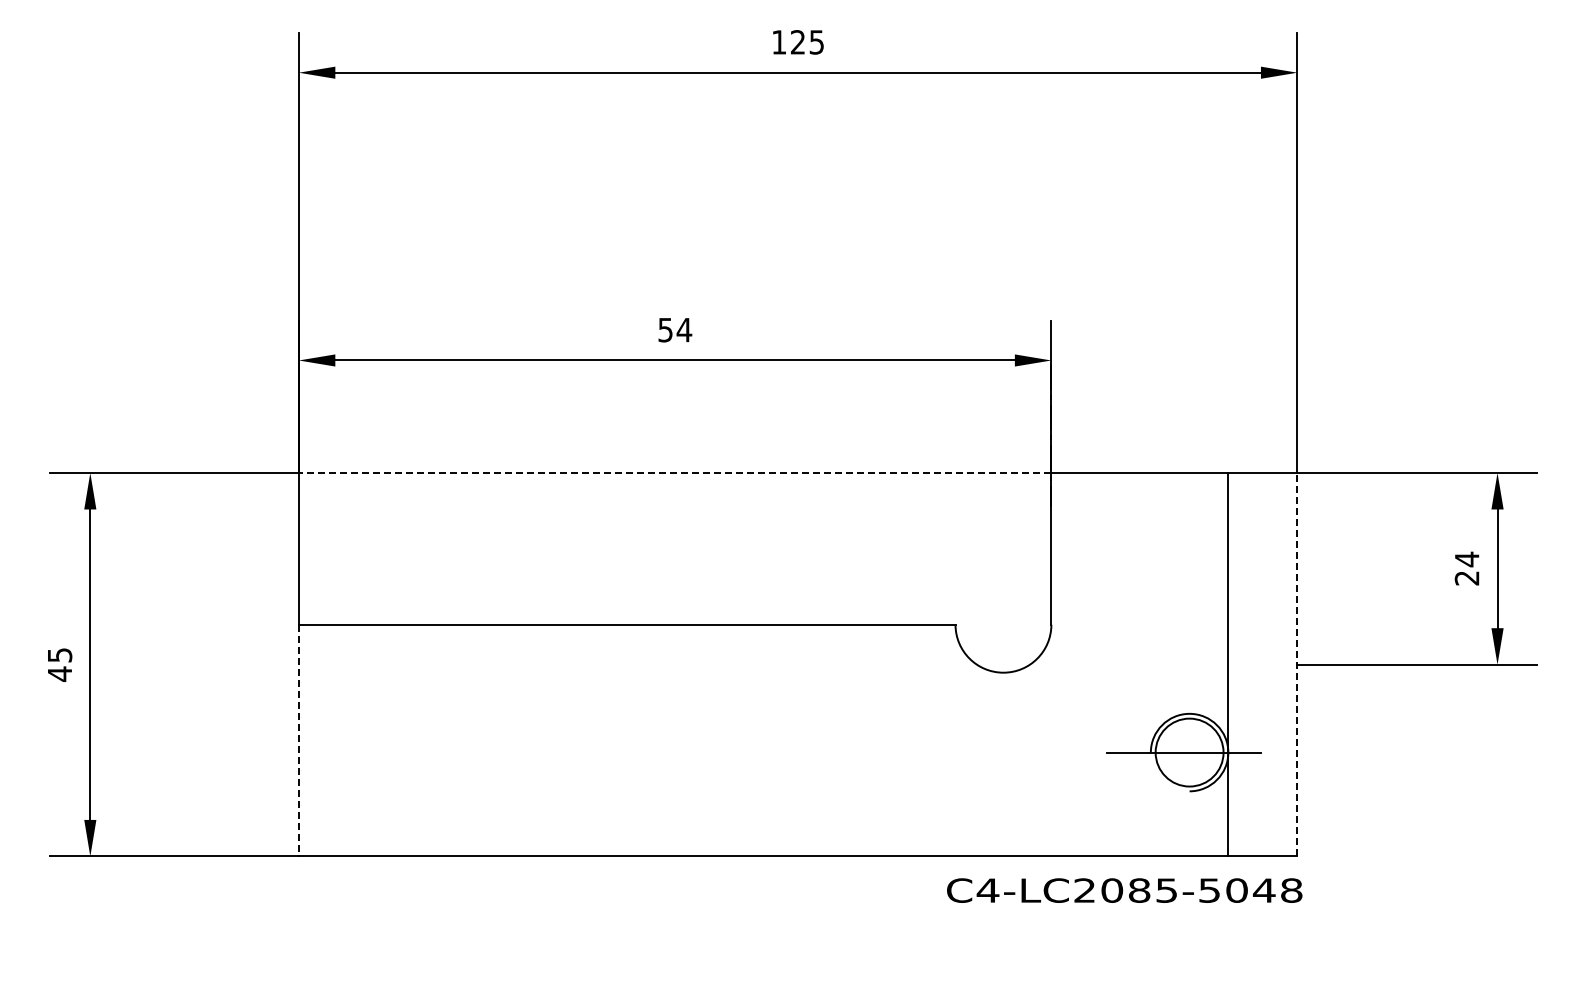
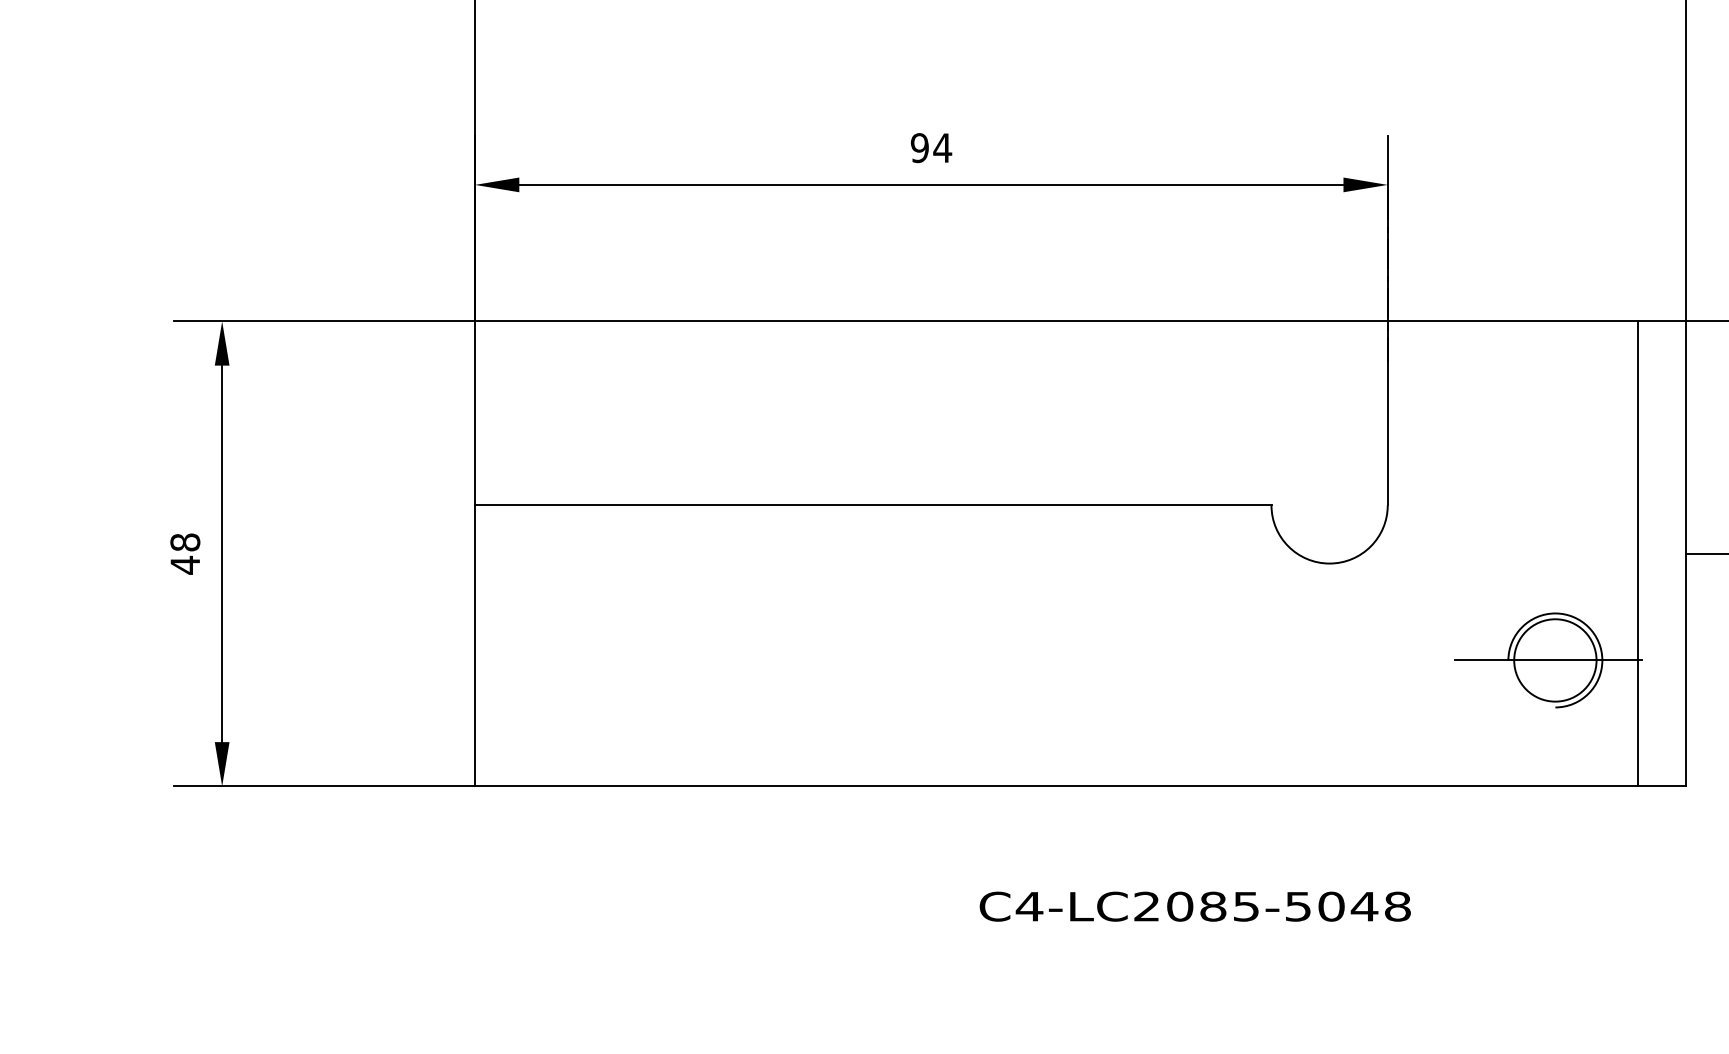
text: (665, 329) -> (919, 147), 54 -> 94
line: (674, 472) -> (930, 320), dashed -> solid
text: (59, 655) -> (184, 542), 45 -> 48
line: (1227, 664) -> (1637, 553), moved
line: (1297, 664) -> (1686, 553), dashed -> solid
line: (298, 740) -> (474, 645), dashed -> solid
text: (1124, 890) -> (1195, 906), moved

